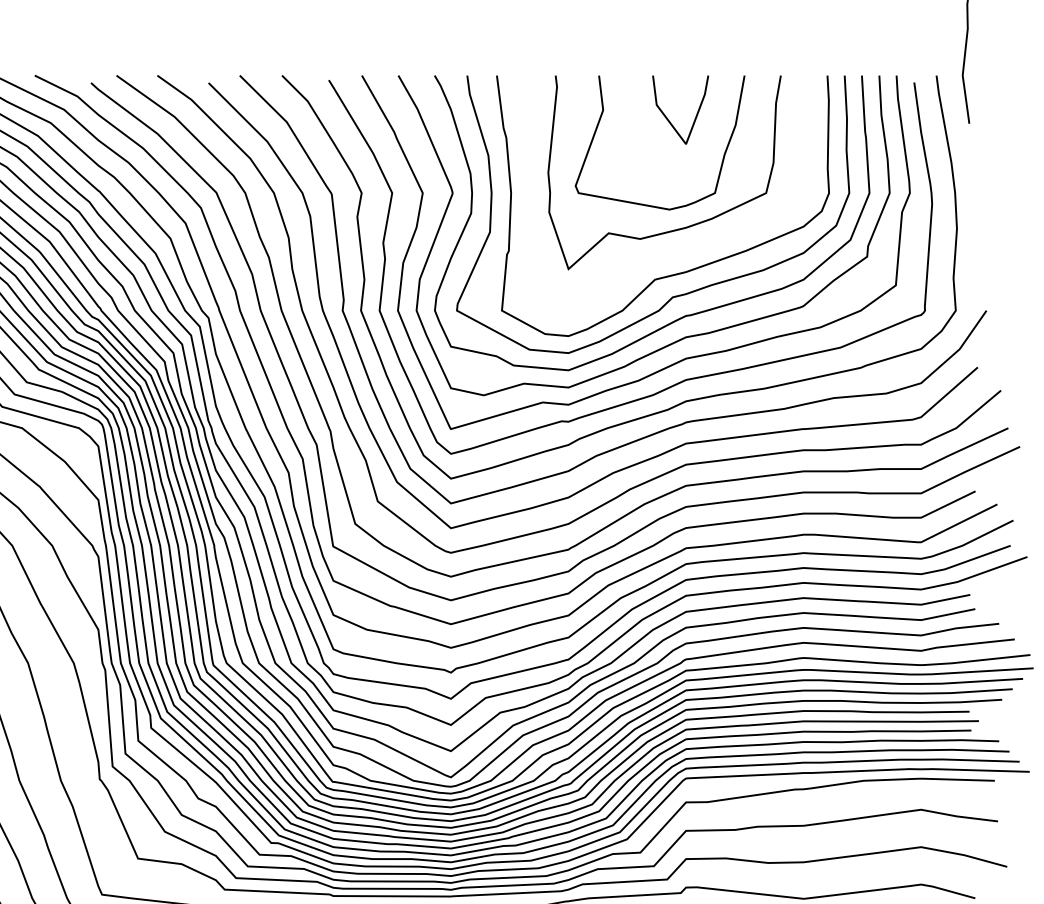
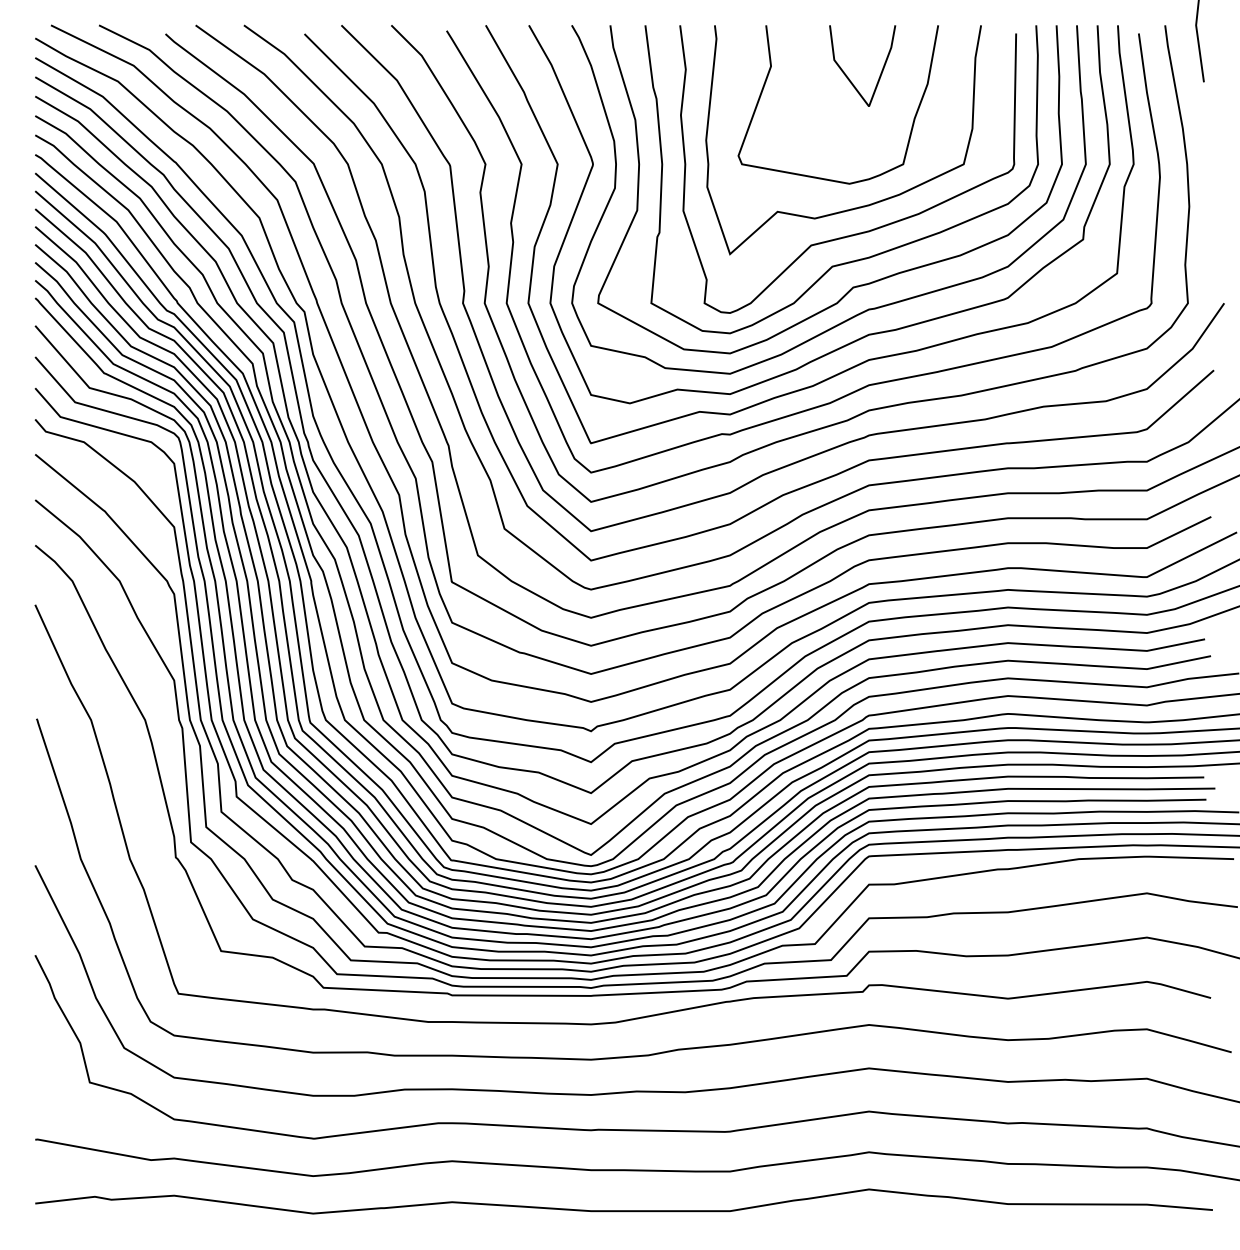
curve: (681, 249) -> (863, 231), added

